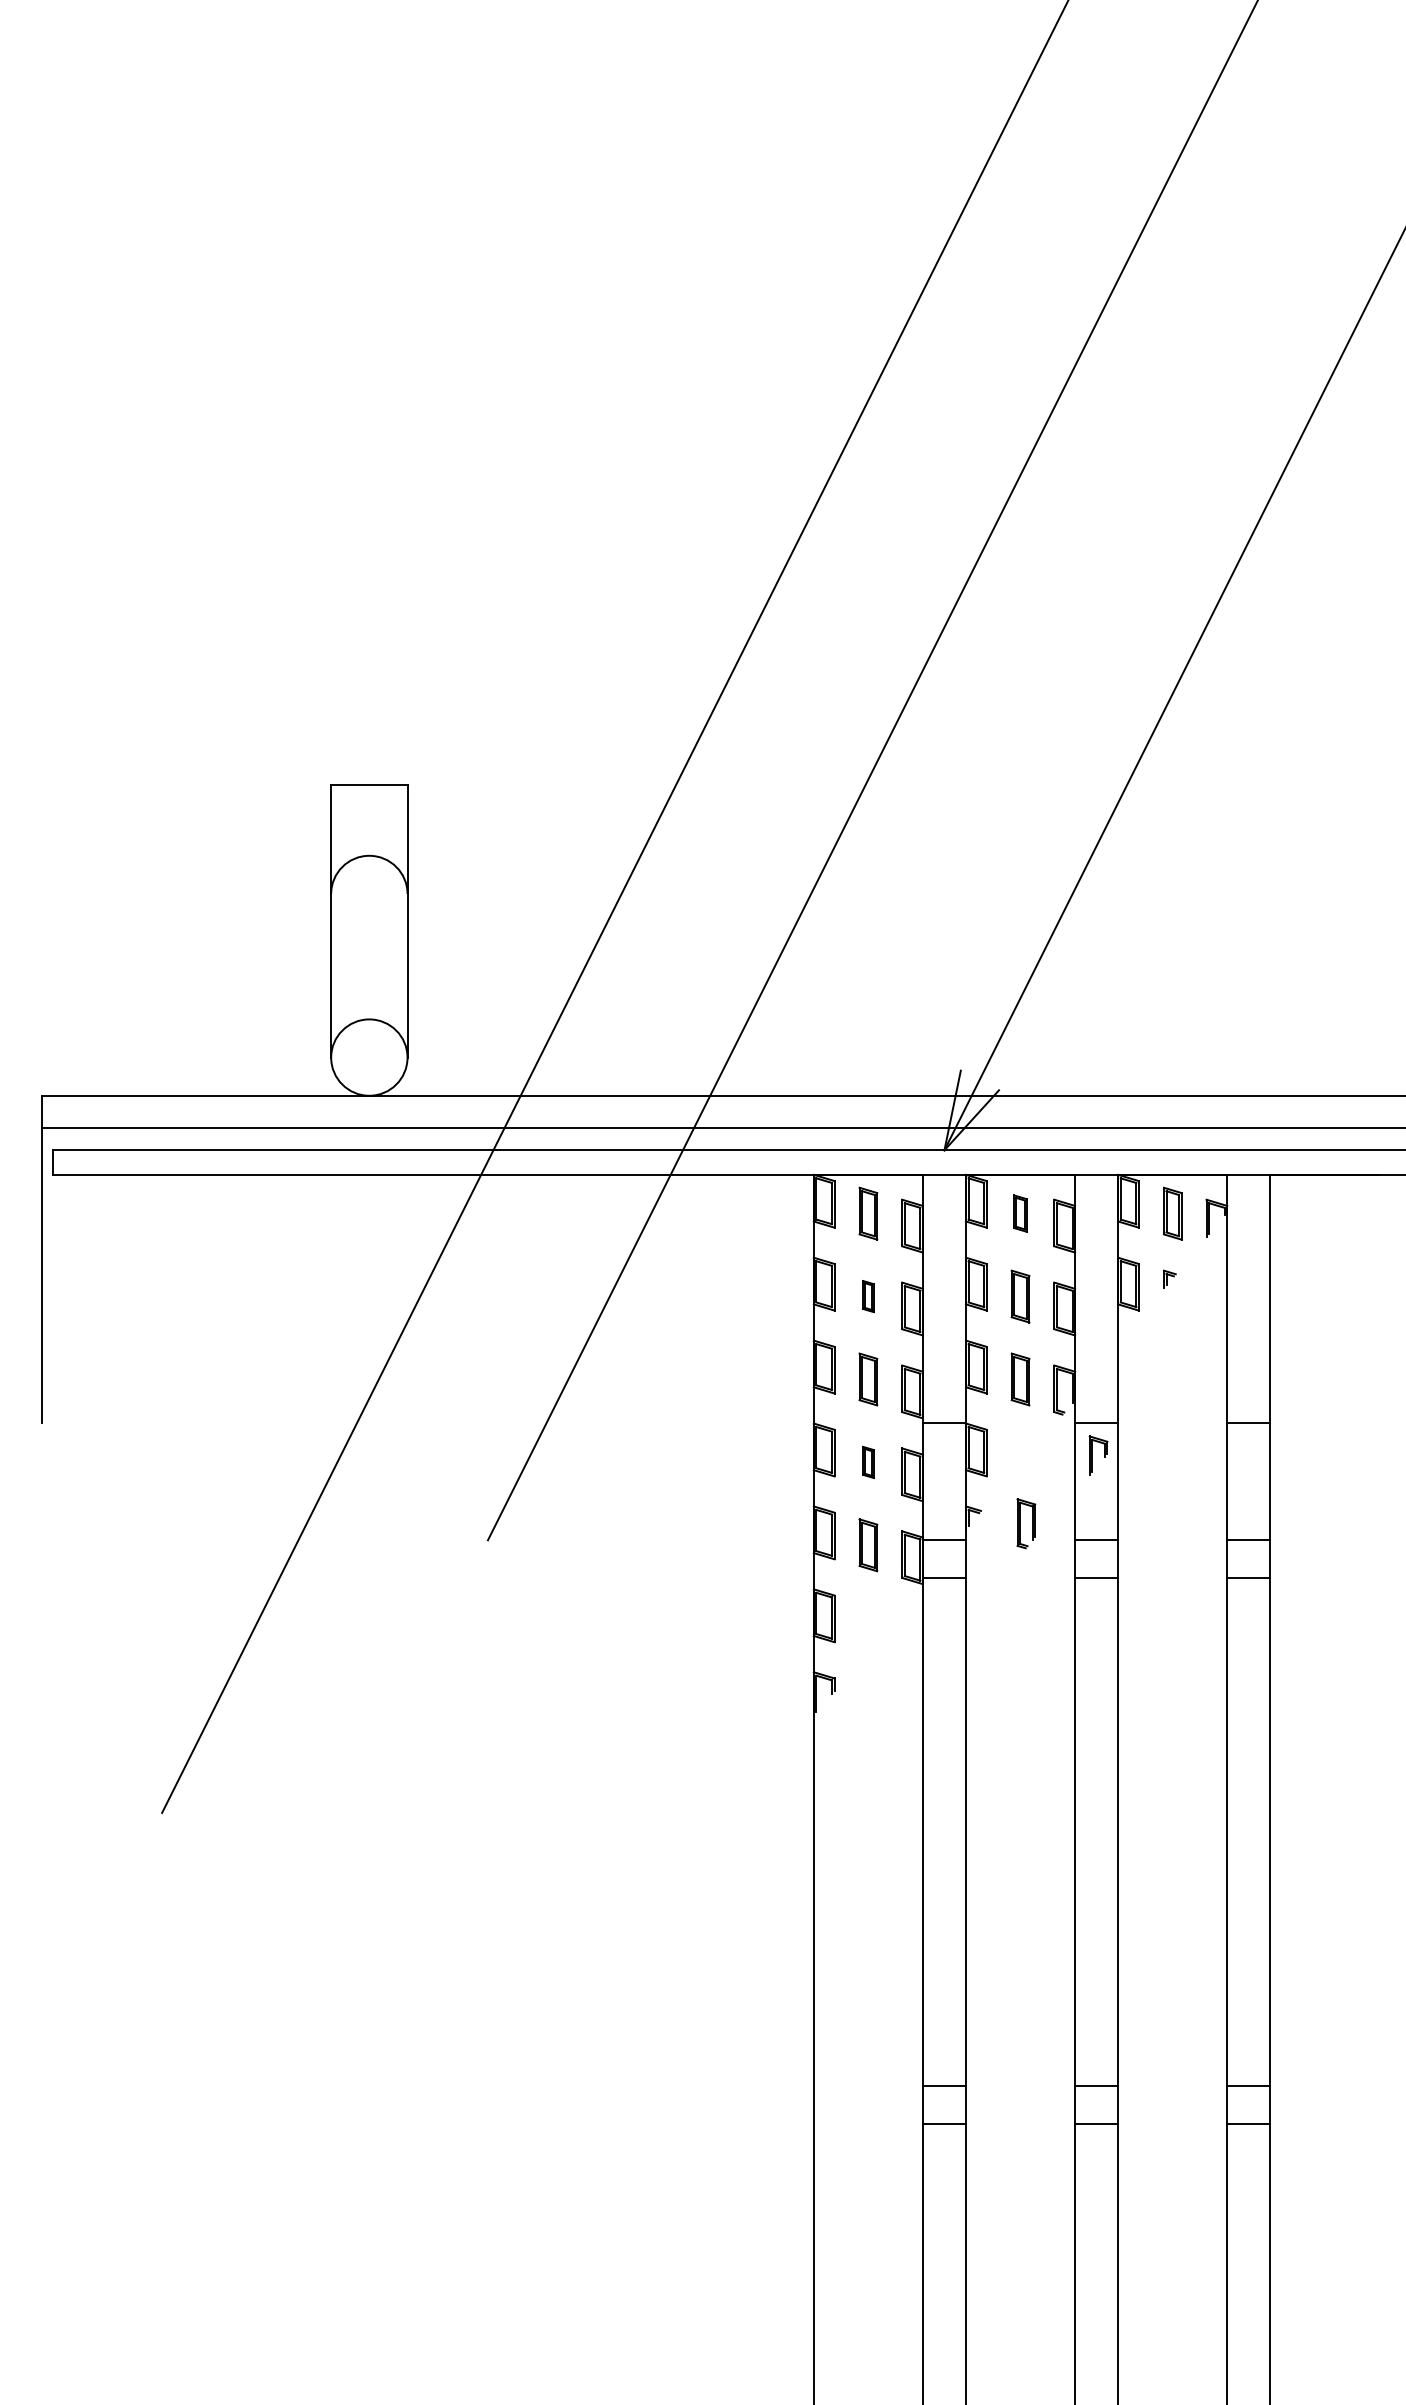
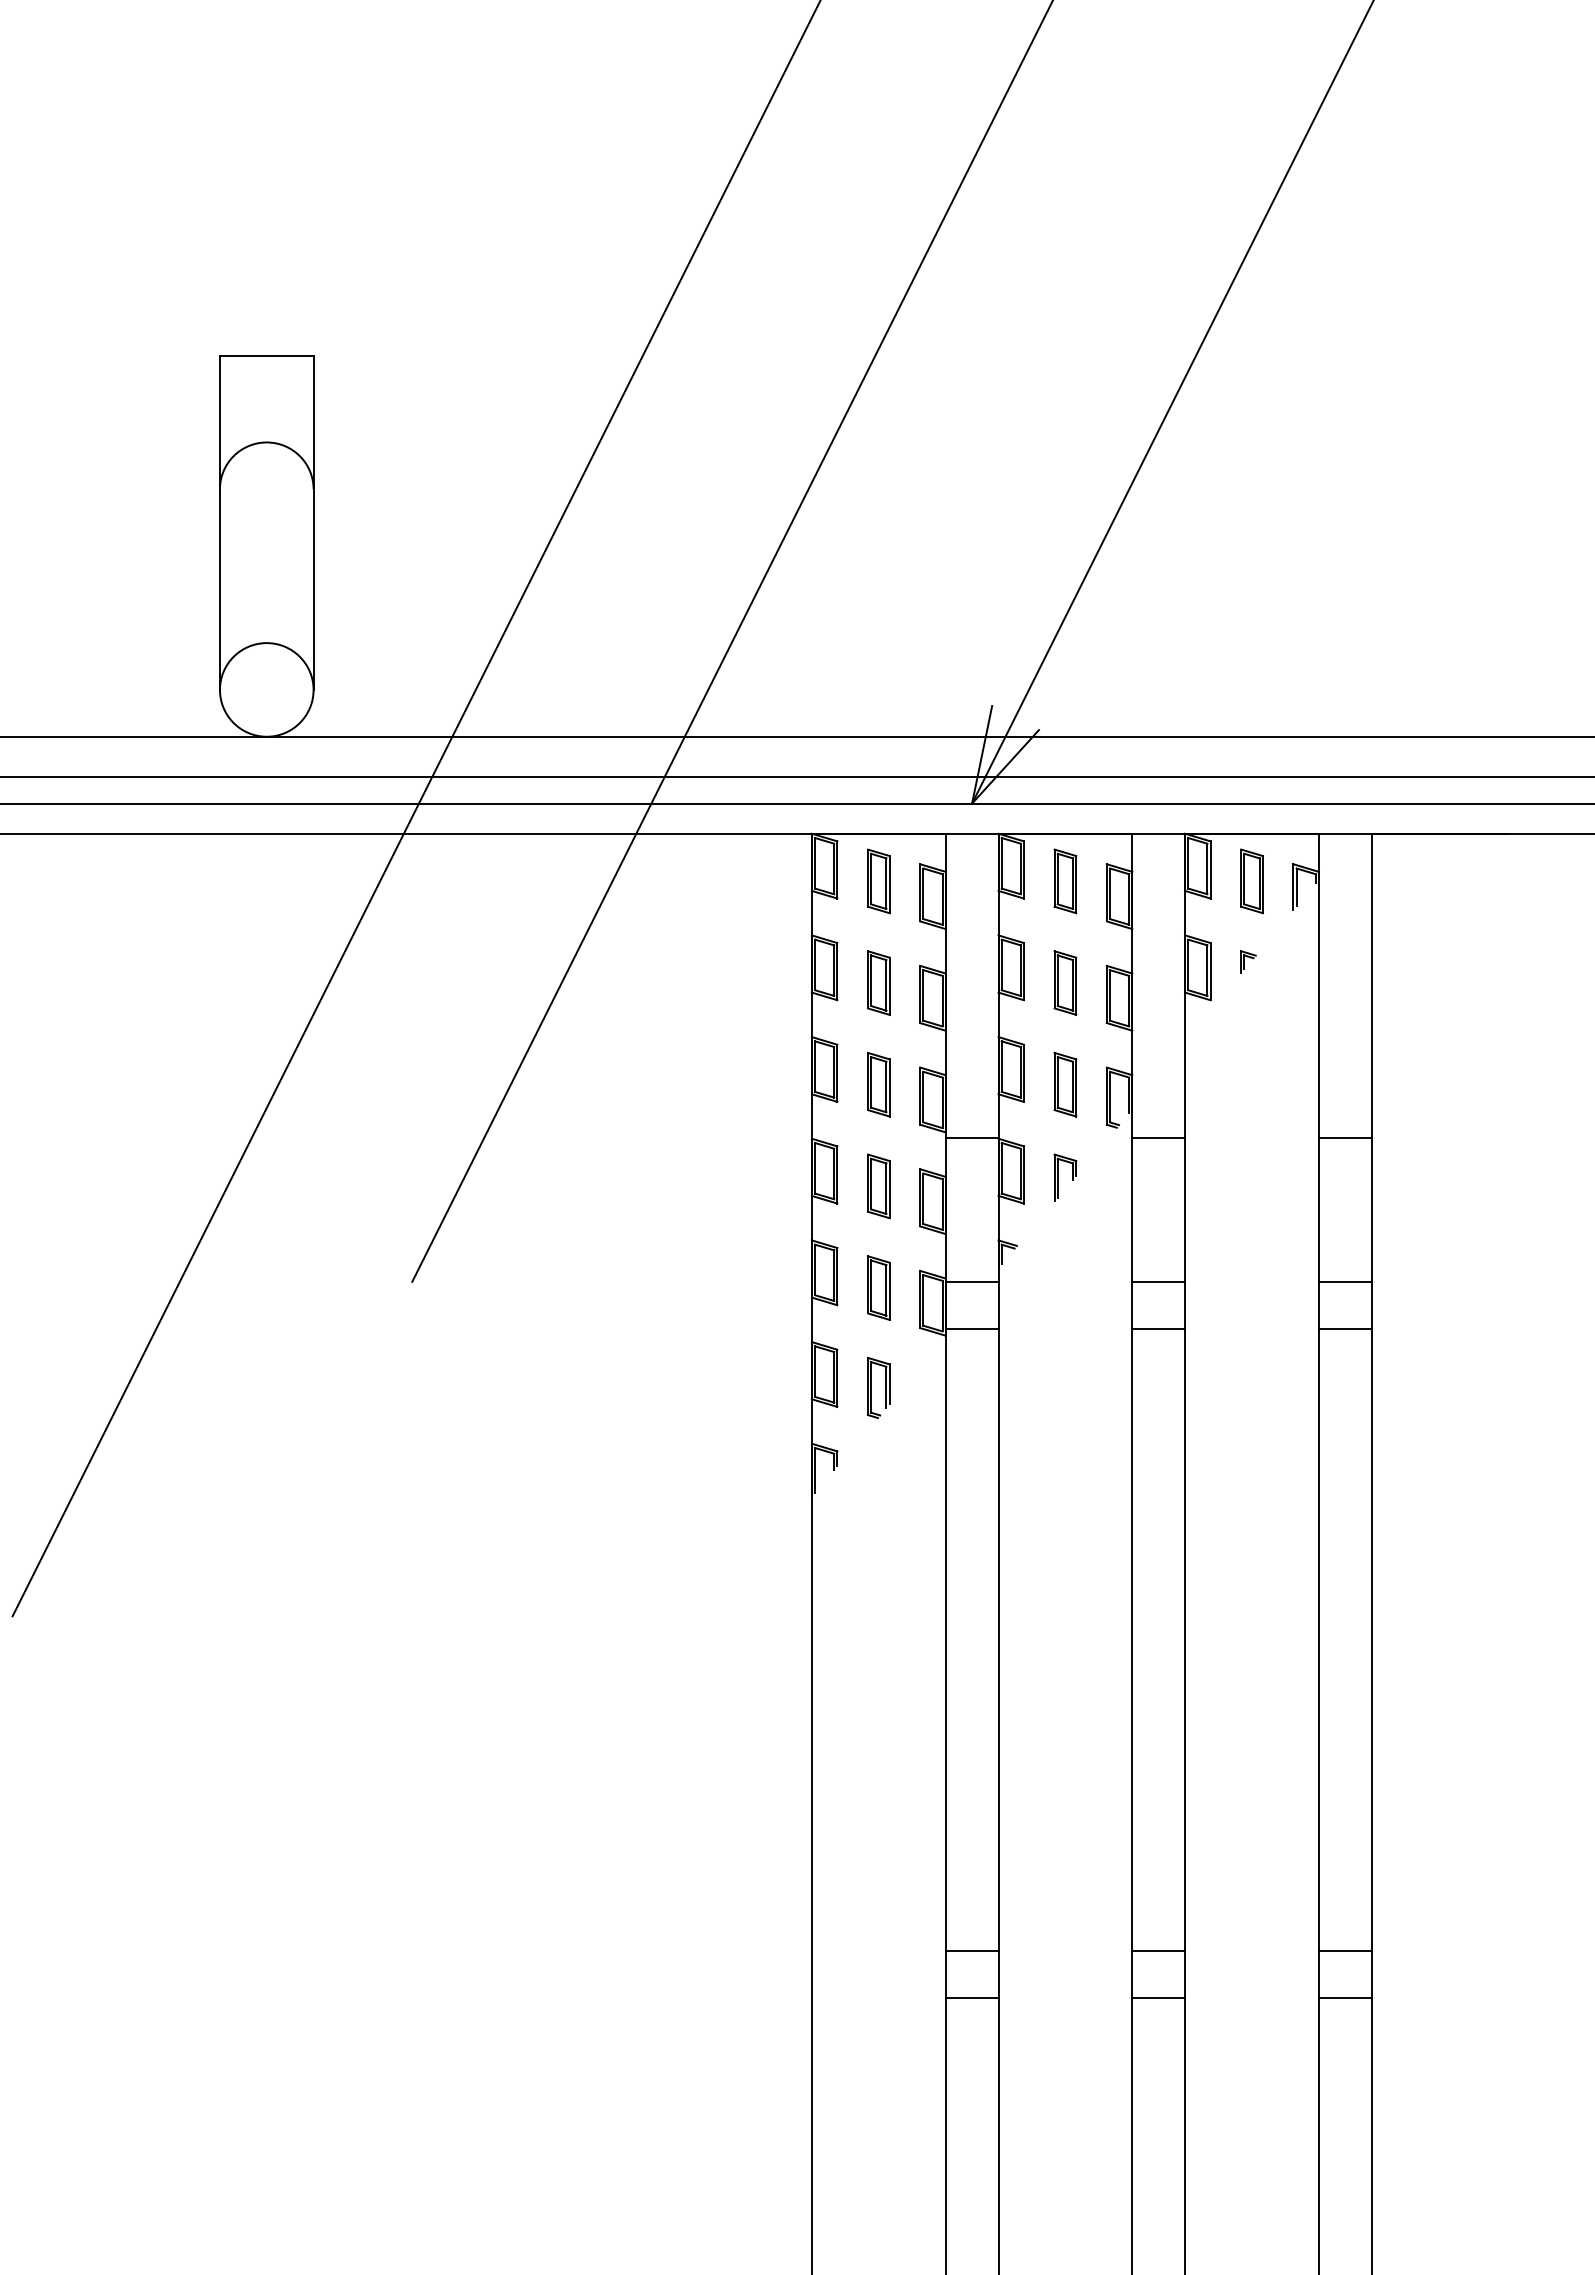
part: (1020, 1213) -> (1065, 881), size x1.43
part: (868, 1296) -> (878, 982), size x1.67
part: (1098, 1455) -> (1065, 1177), moved
part: (868, 1462) -> (878, 1186), size x1.67
part: (1026, 1523) -> (878, 1387), moved

